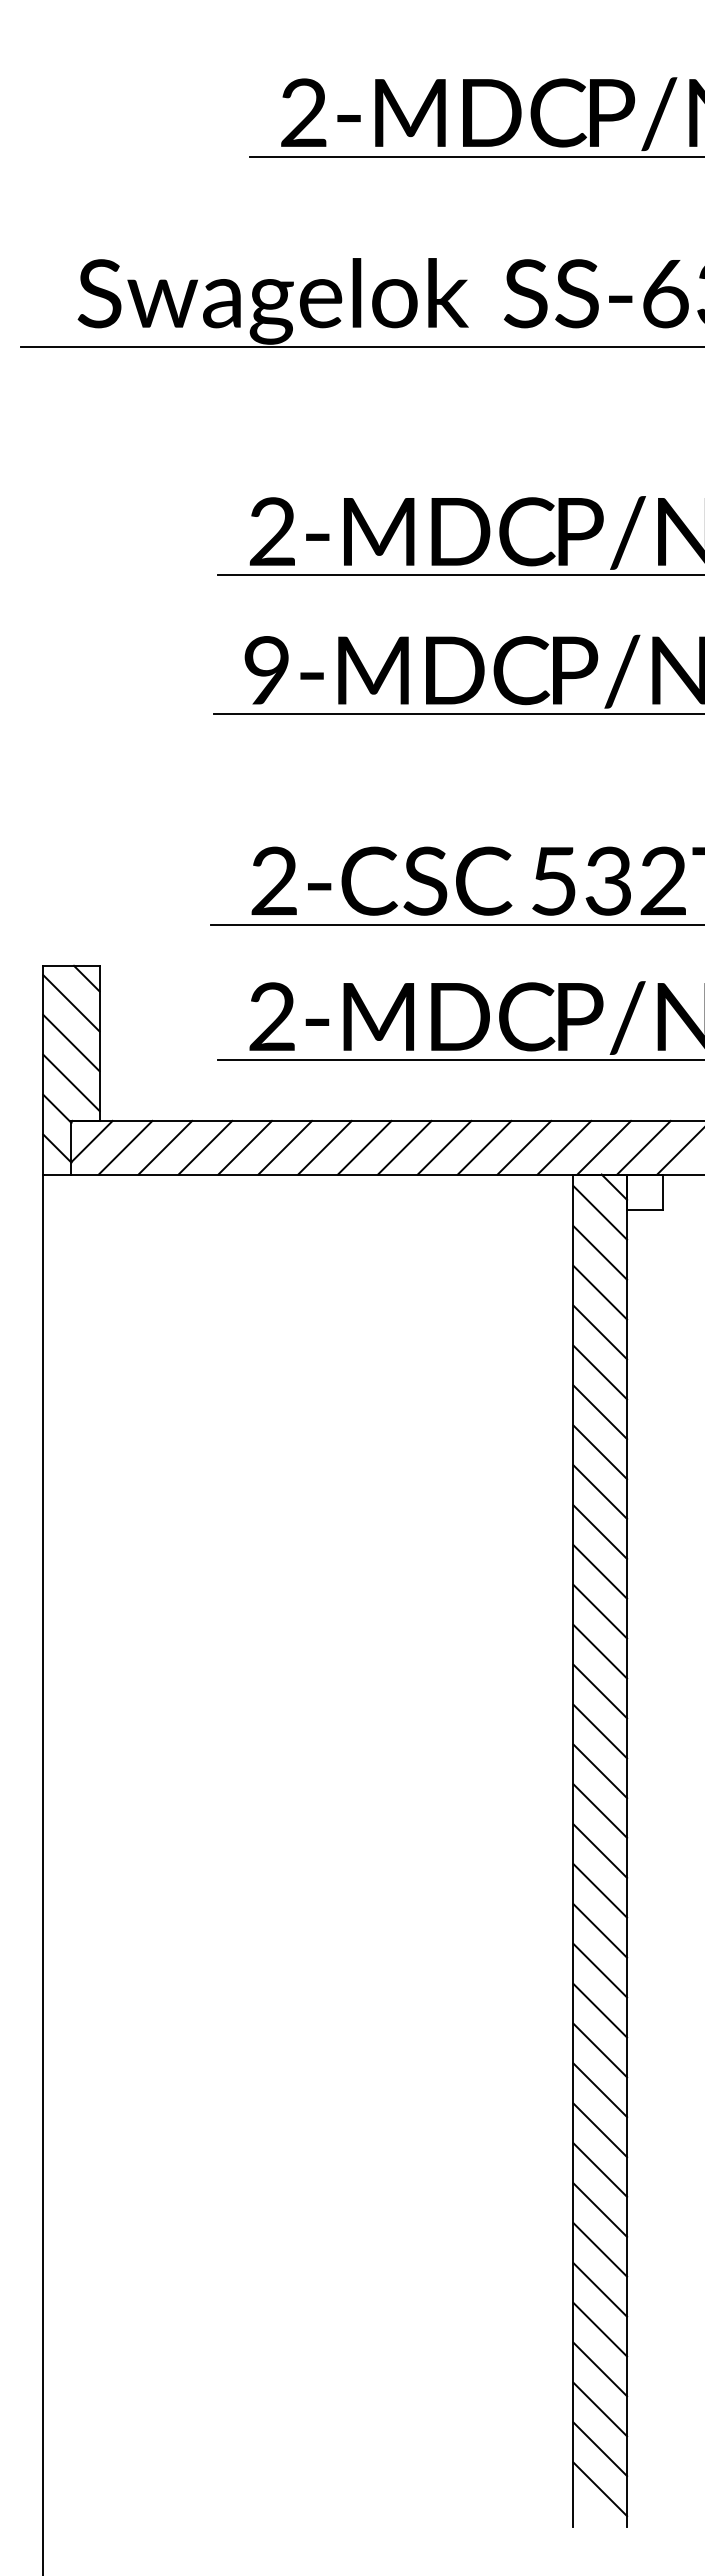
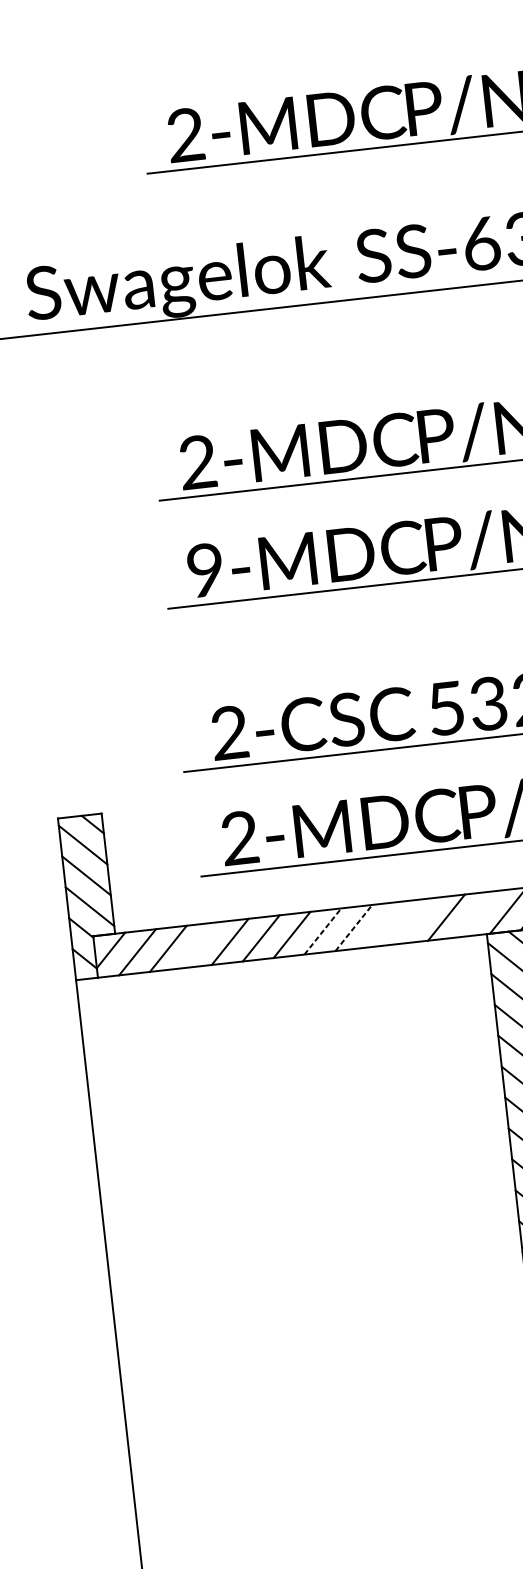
line: (205, 1147) -> (199, 945), removed
line: (364, 1147) -> (322, 931), solid -> dashed
line: (404, 1147) -> (353, 927), solid -> dashed
line: (444, 1147) -> (384, 924), removed
line: (484, 1147) -> (415, 920), removed
line: (564, 1147) -> (477, 913), removed

